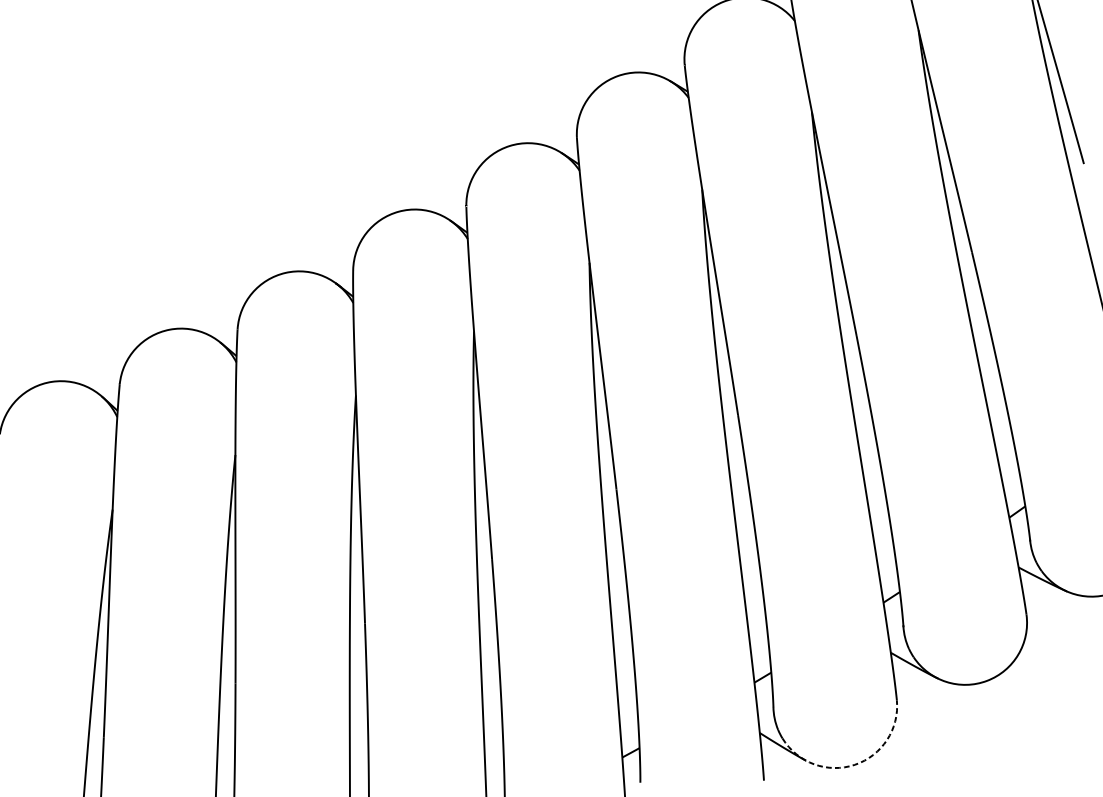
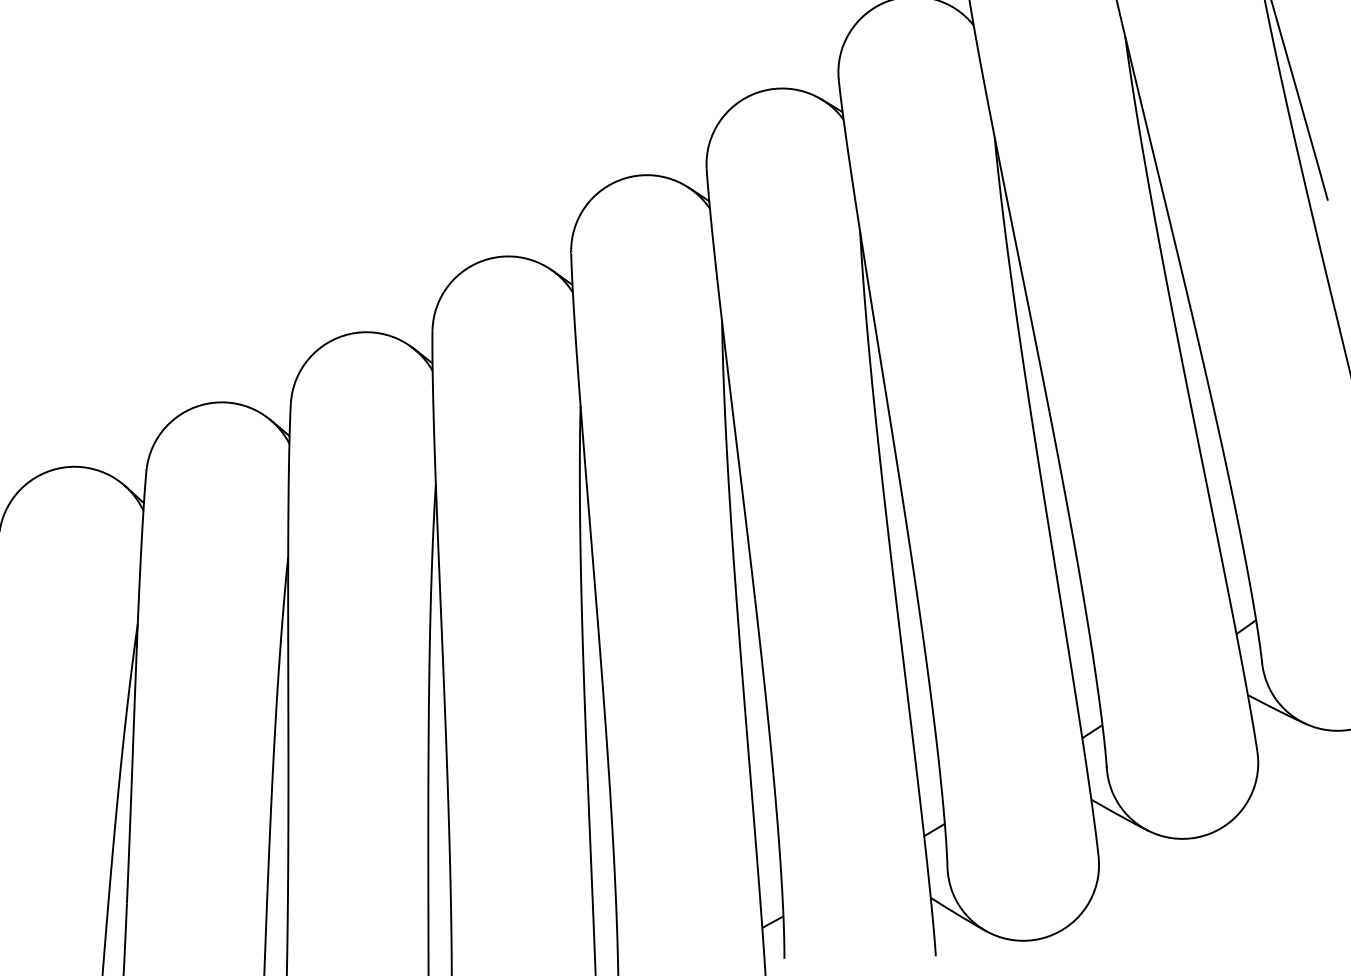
arc: (855, 764) -> (1047, 936), dashed -> solid

